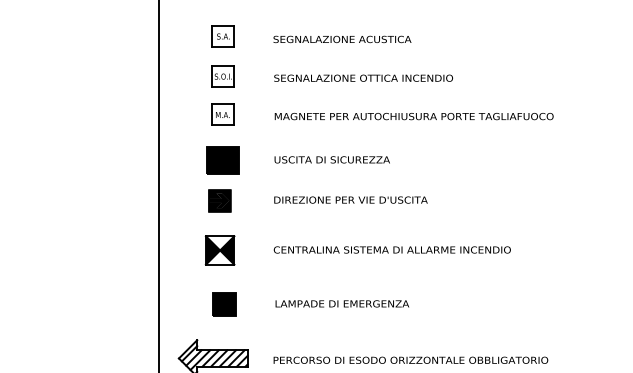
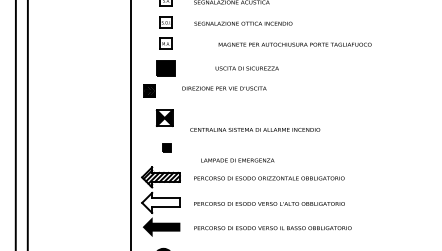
text: (412, 116) -> (294, 44), moved
text: (330, 159) -> (246, 68), moved
part: (219, 200) -> (149, 90), moved
text: (350, 200) -> (224, 88), moved
text: (392, 249) -> (255, 129), moved
part: (225, 303) -> (167, 147), size x0.6
text: (341, 303) -> (237, 160), moved

